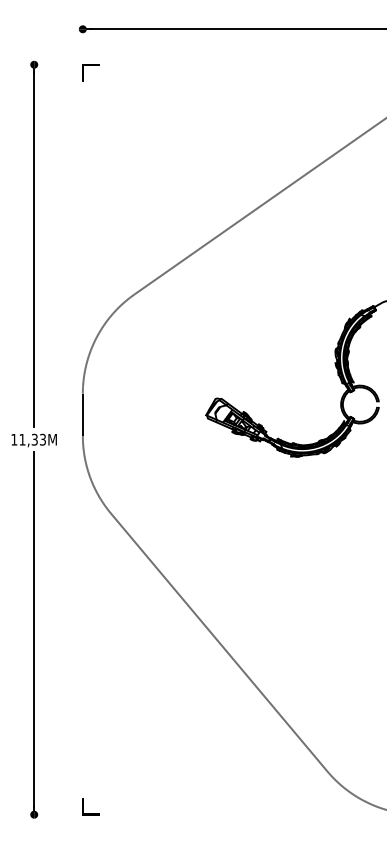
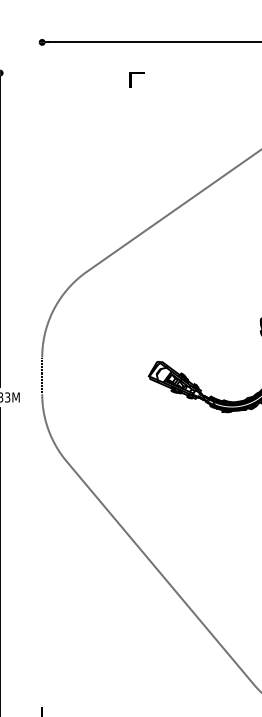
line: (90, 65) -> (137, 73), moved

